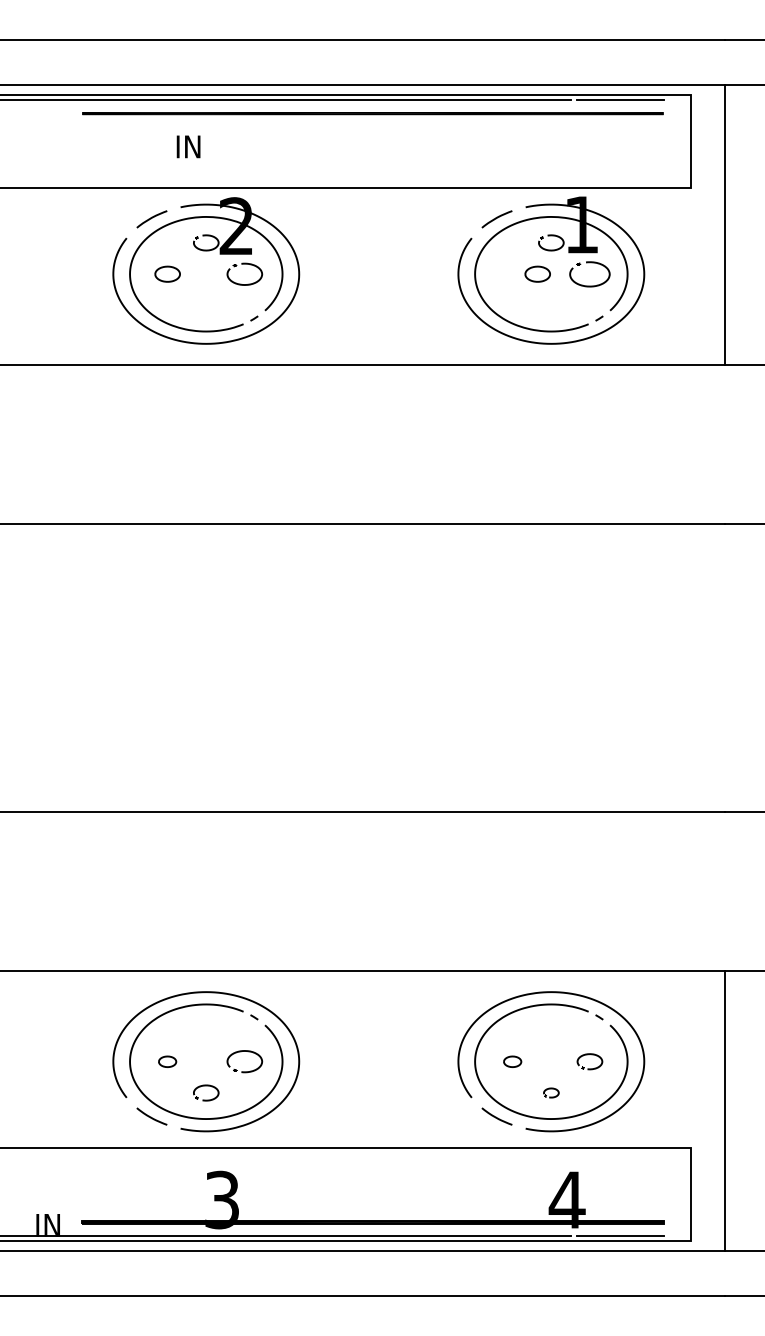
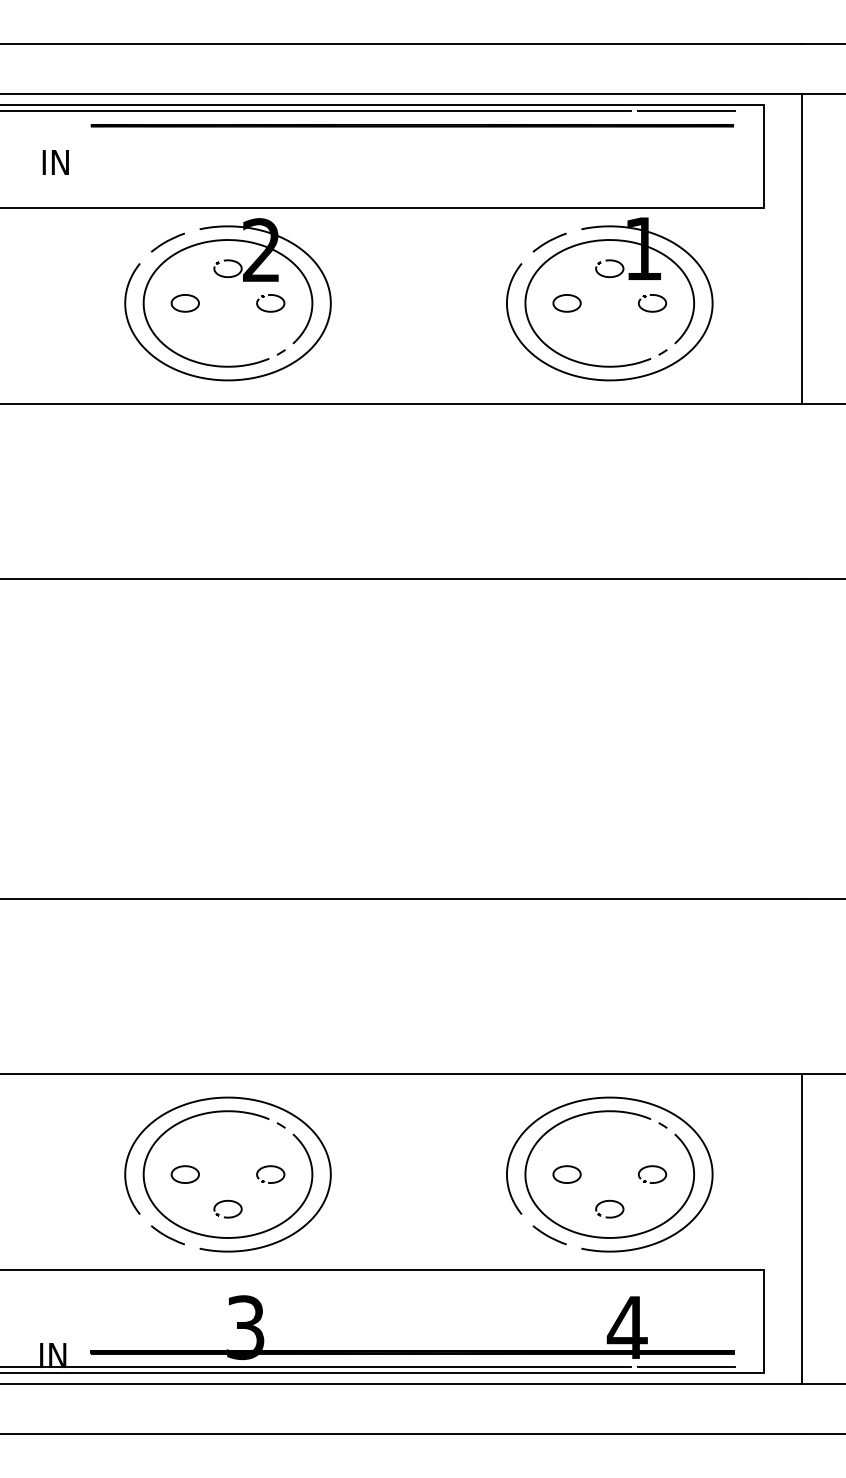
text: (188, 146) -> (55, 162), moved
part: (244, 273) -> (270, 302), size x0.71
part: (537, 273) -> (566, 302), moved
part: (589, 273) -> (652, 302), size x0.62
part: (167, 1061) -> (185, 1174), size x1.43
part: (244, 1061) -> (270, 1174), size x0.71
part: (512, 1061) -> (566, 1174), size x1.43
part: (551, 1092) -> (609, 1208), size x1.67

